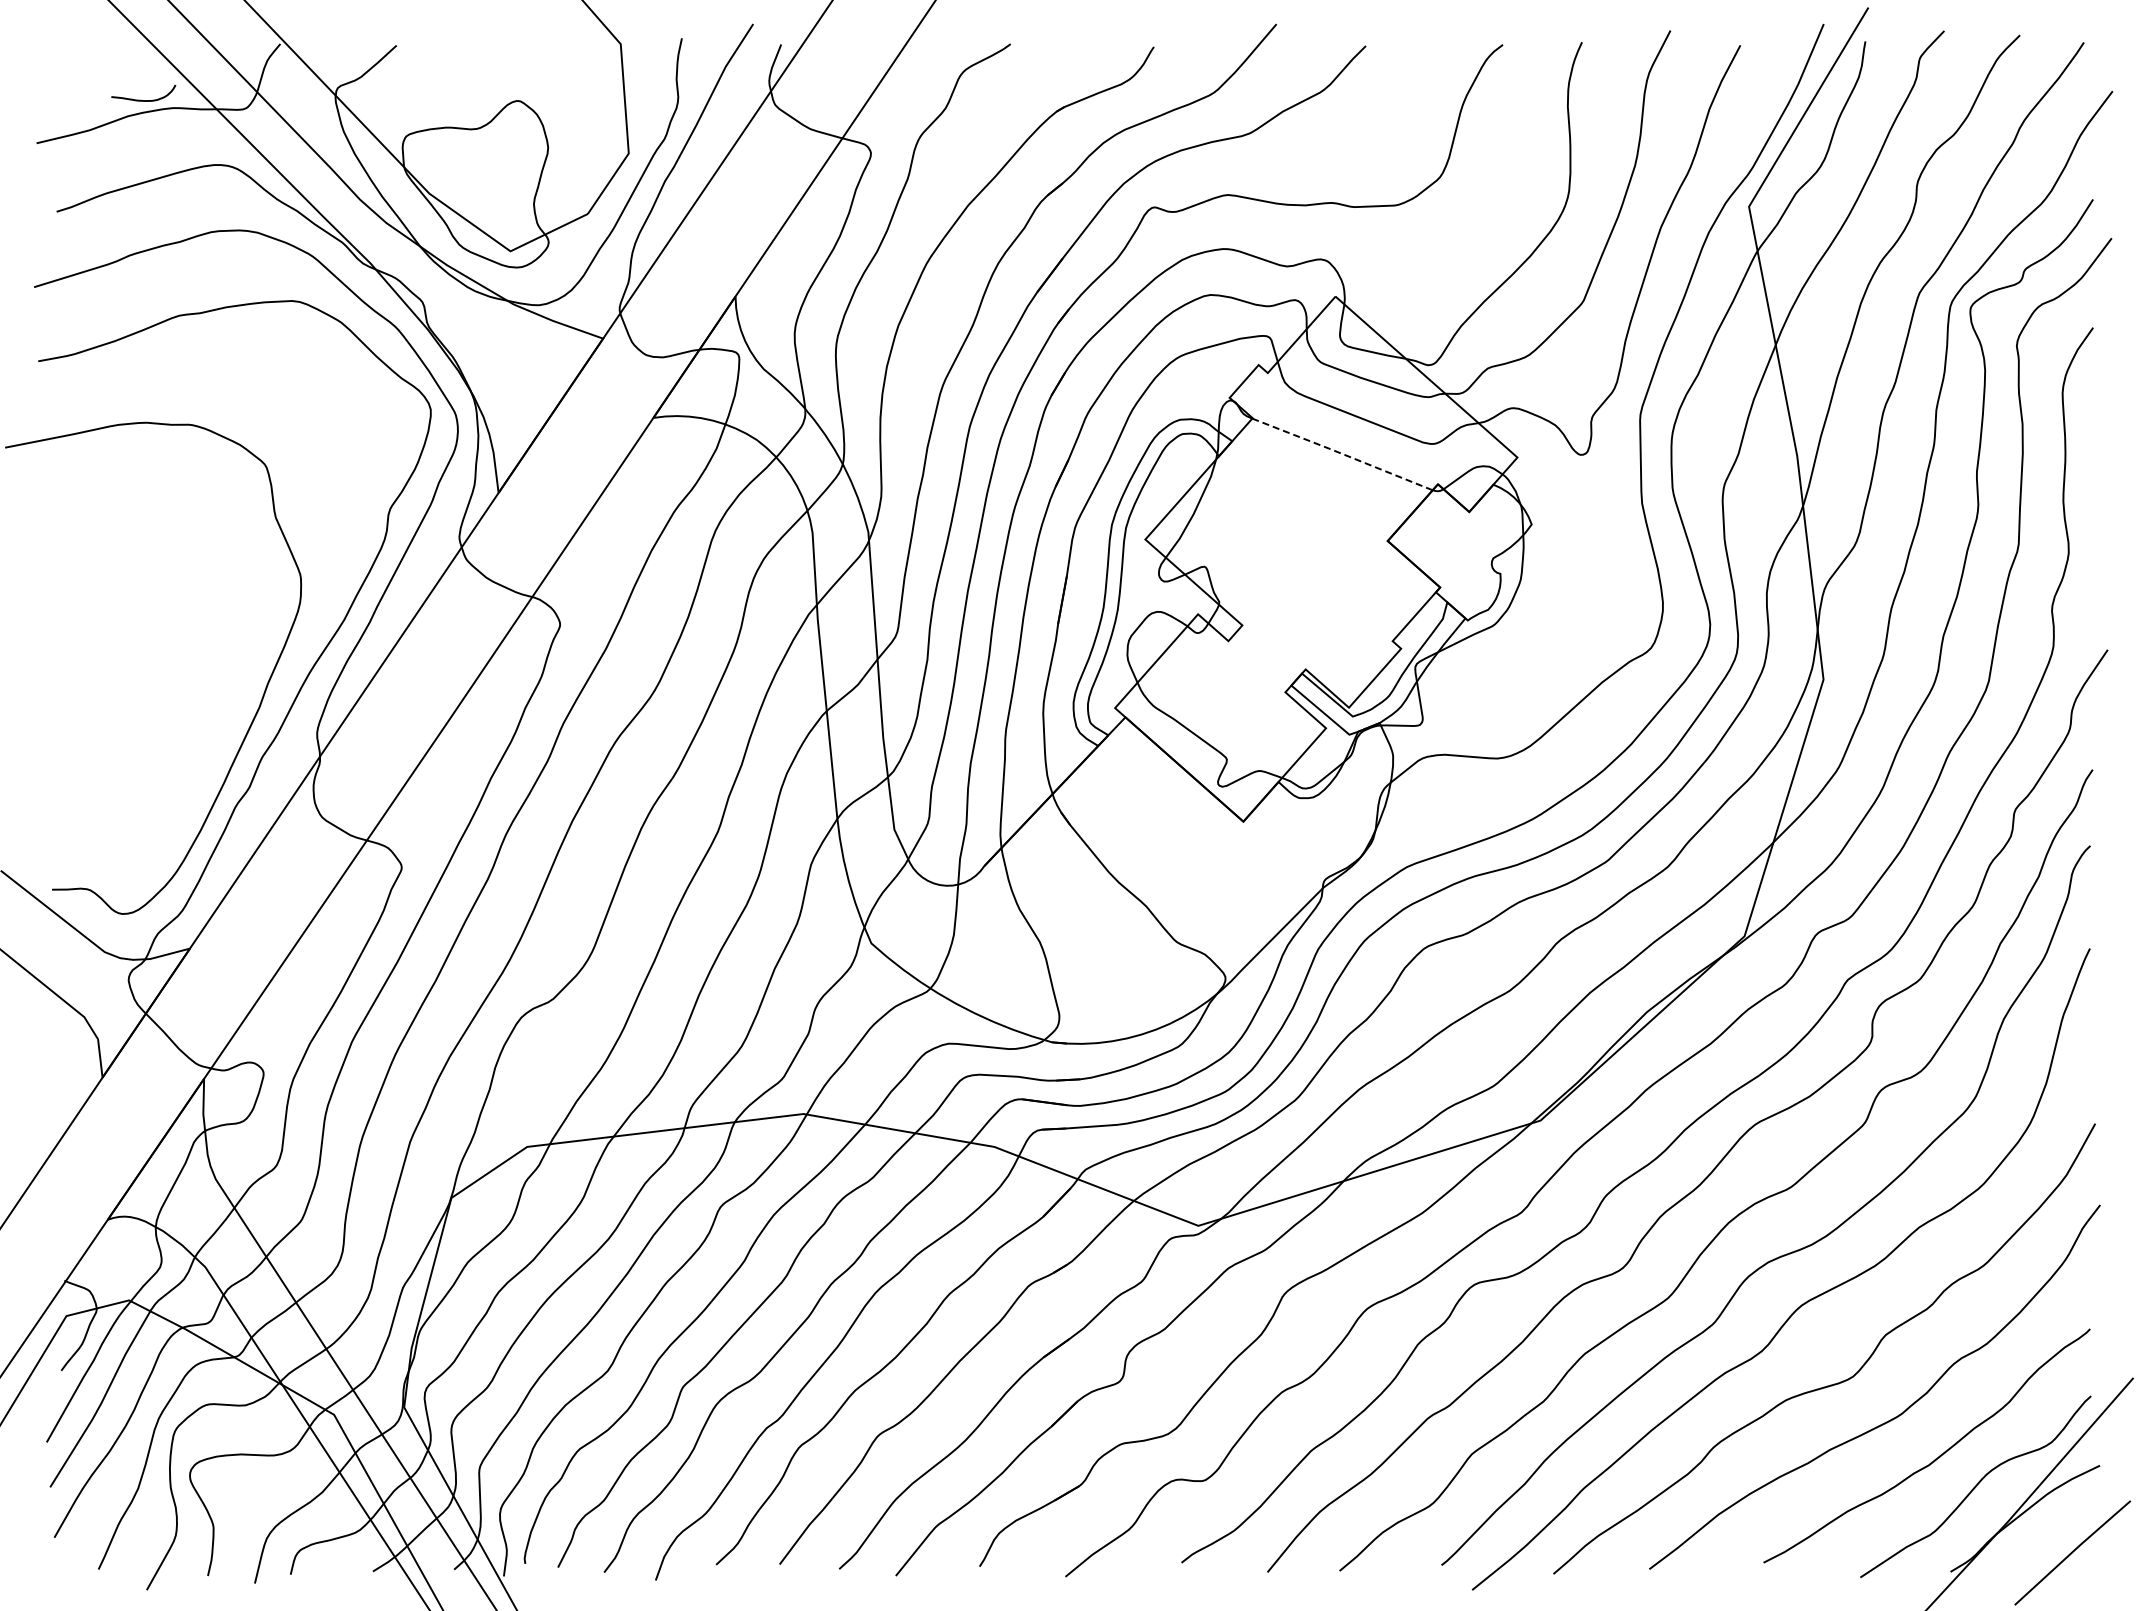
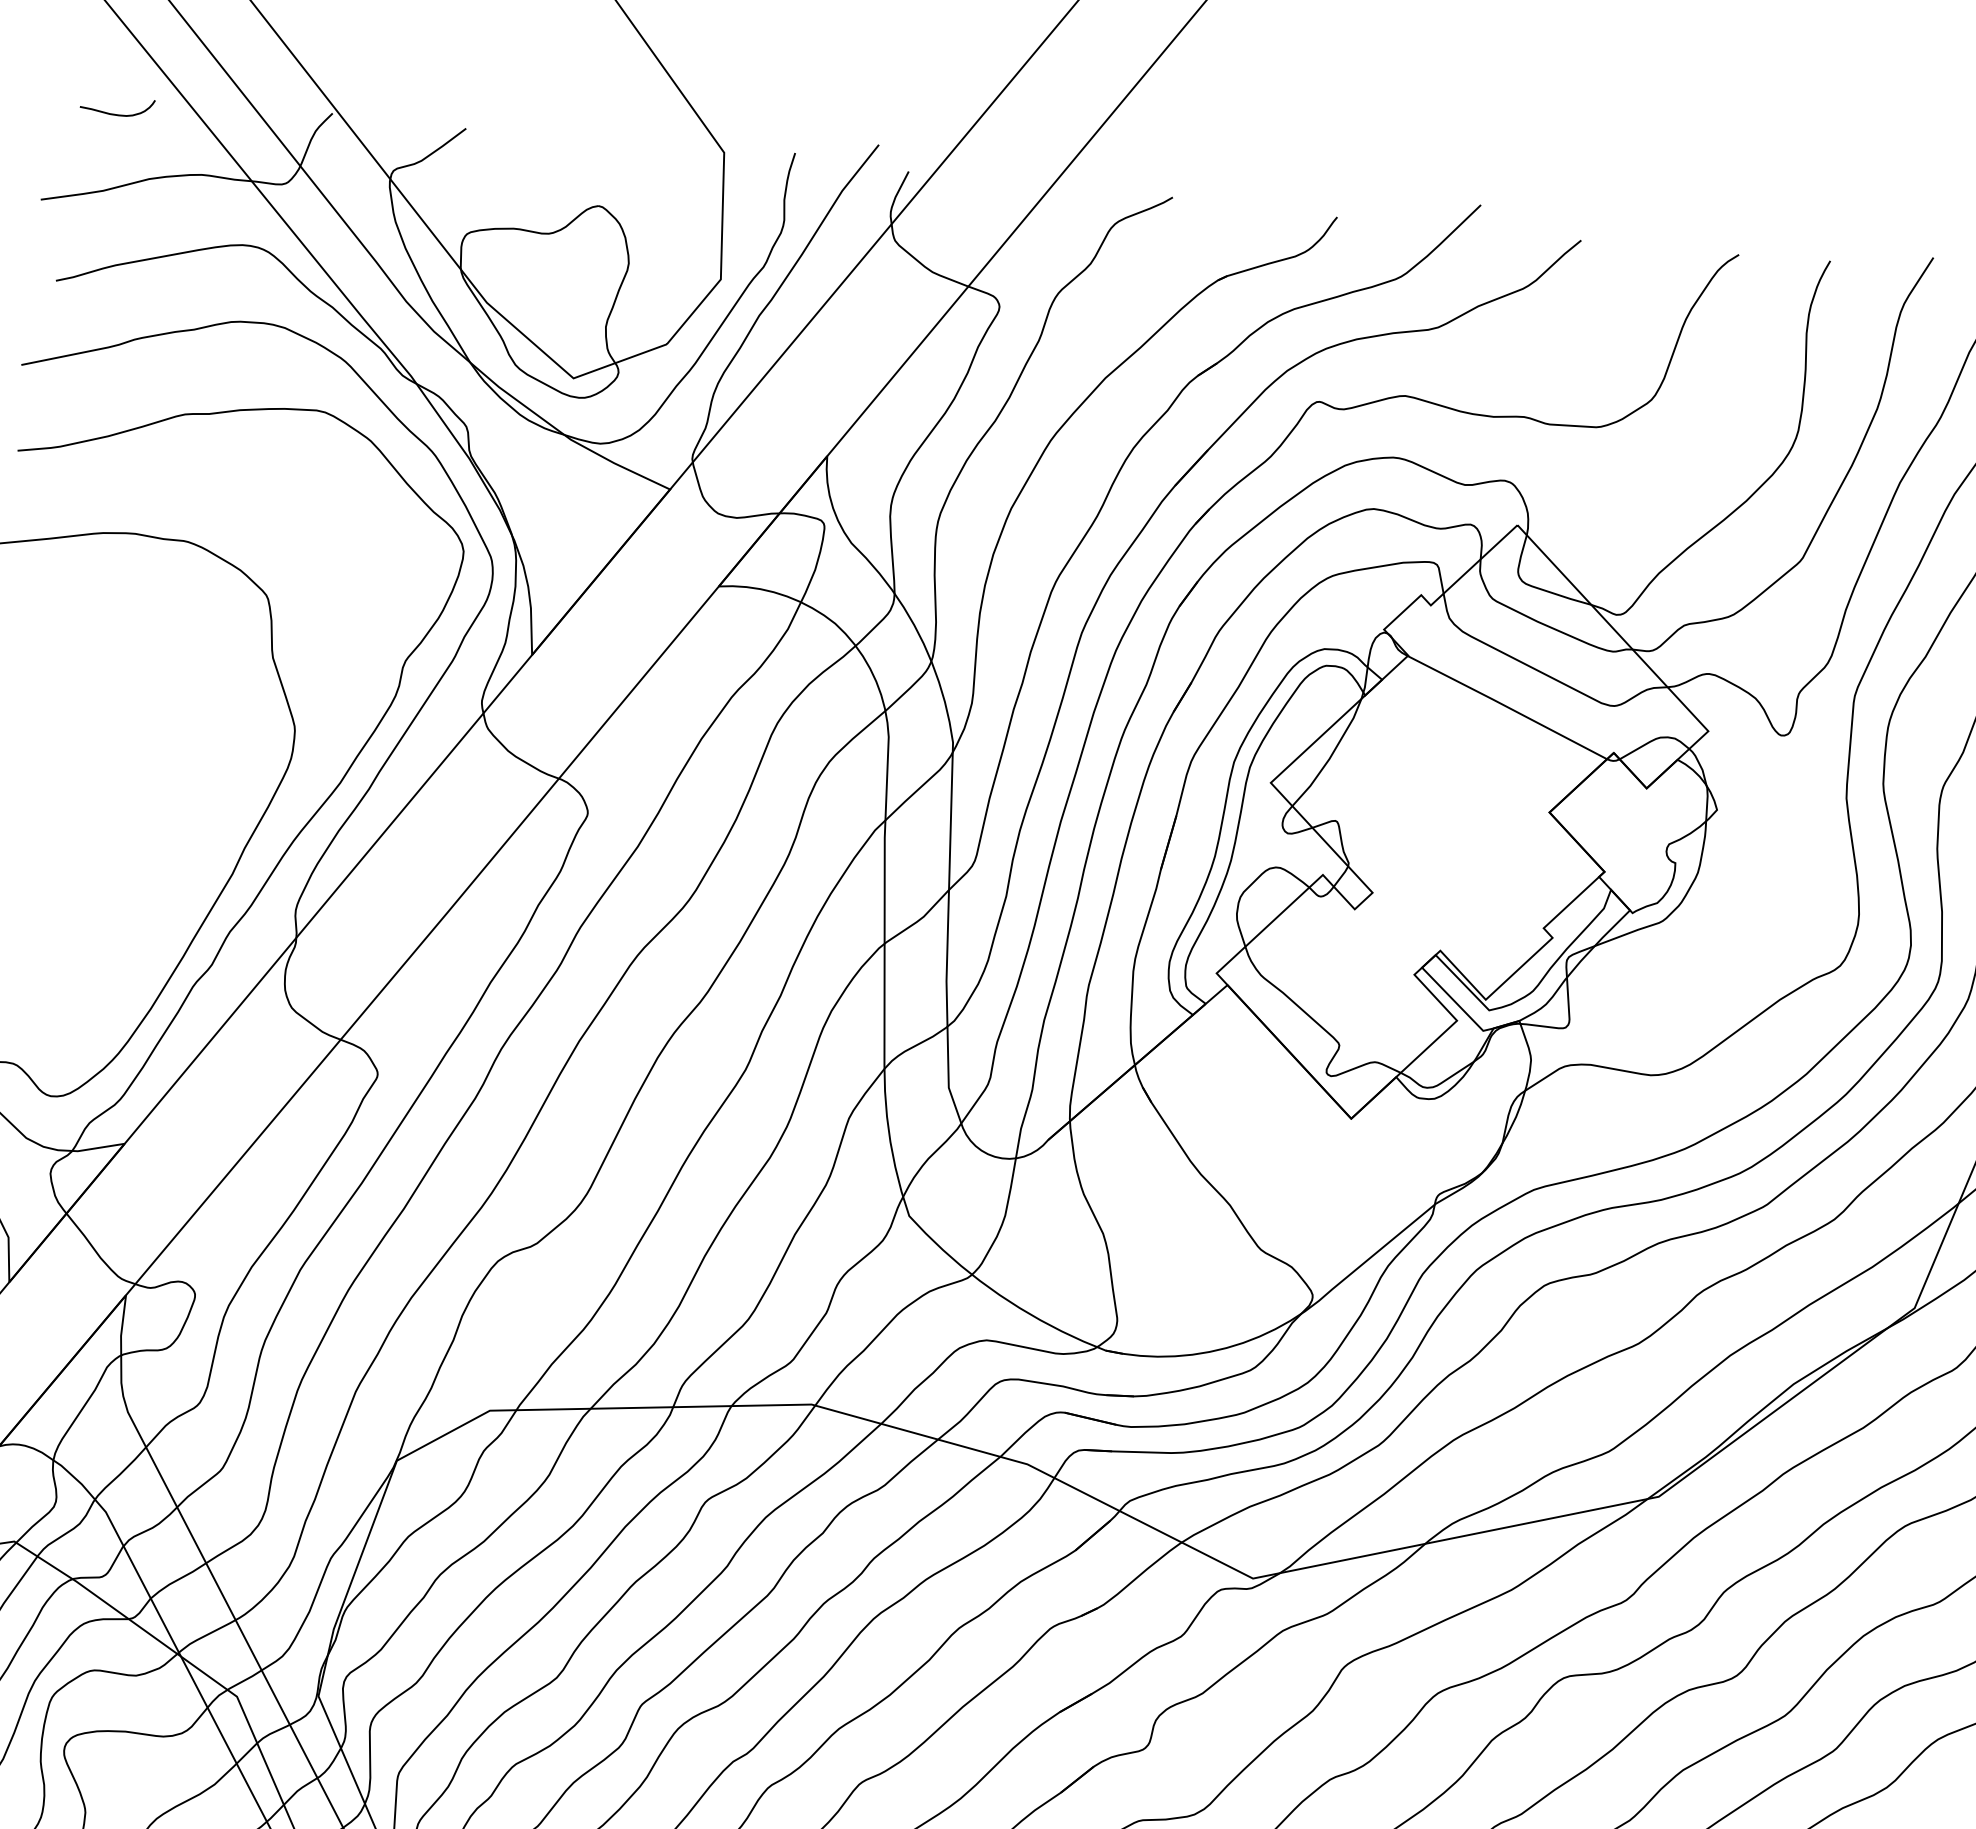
curve: (141, 99) -> (114, 113), moved
line: (1341, 453) -> (1506, 706), dashed -> solid

